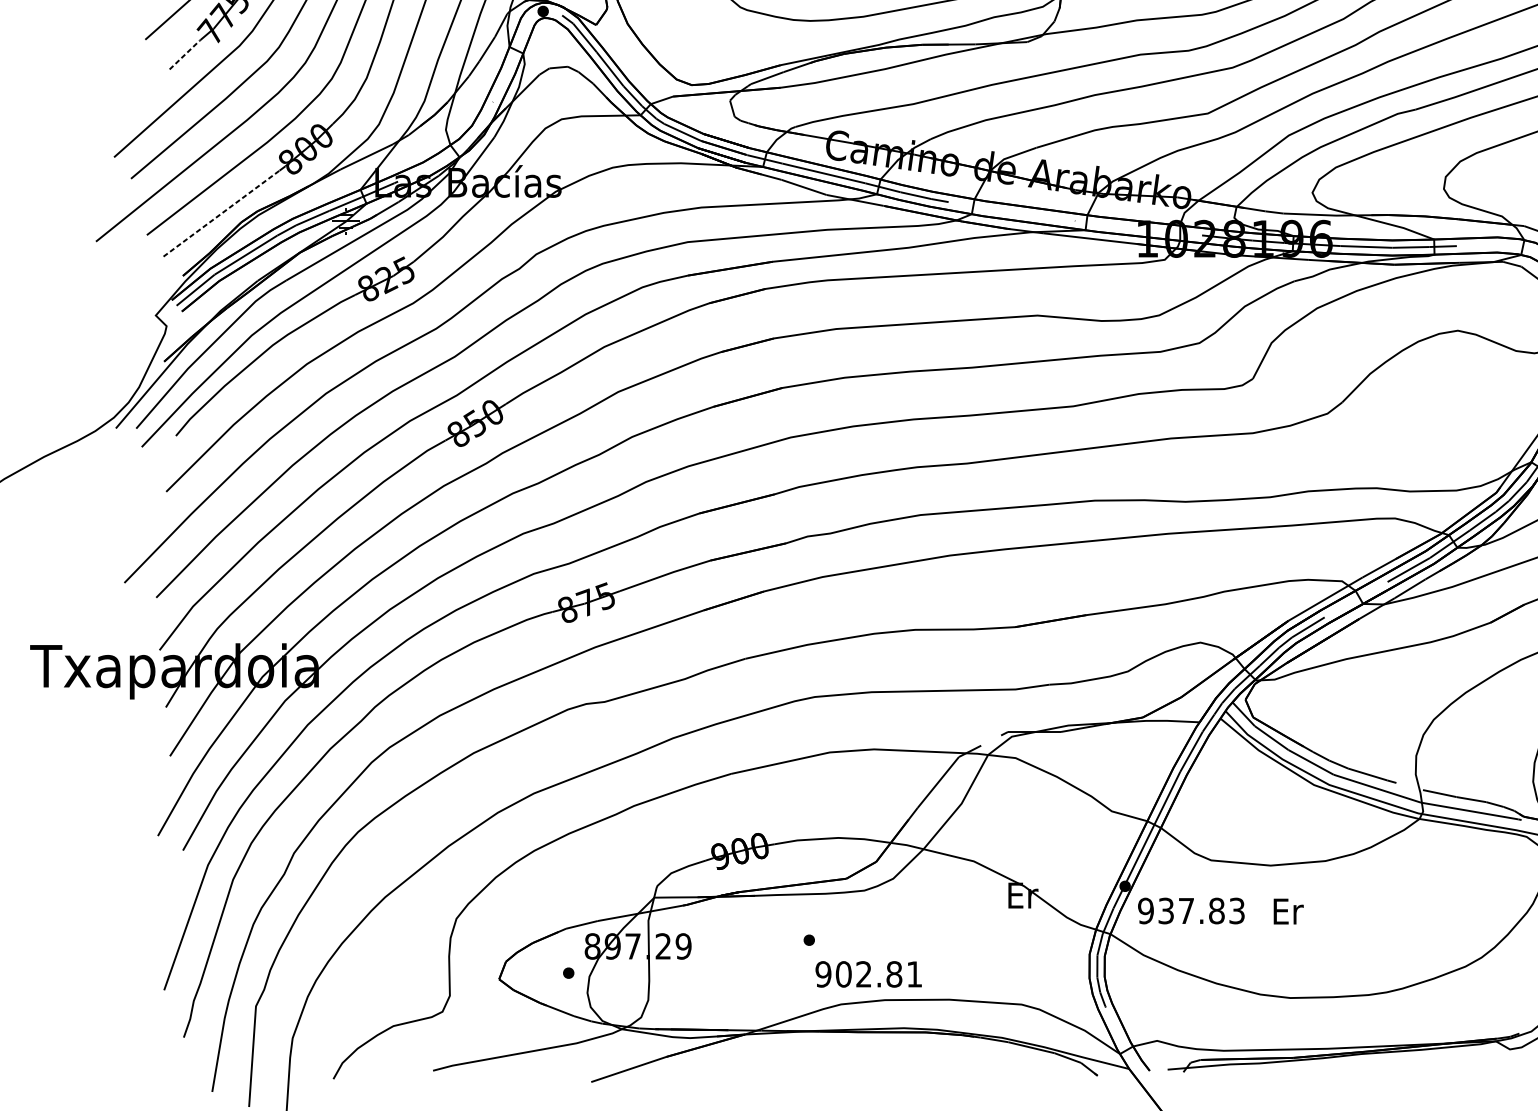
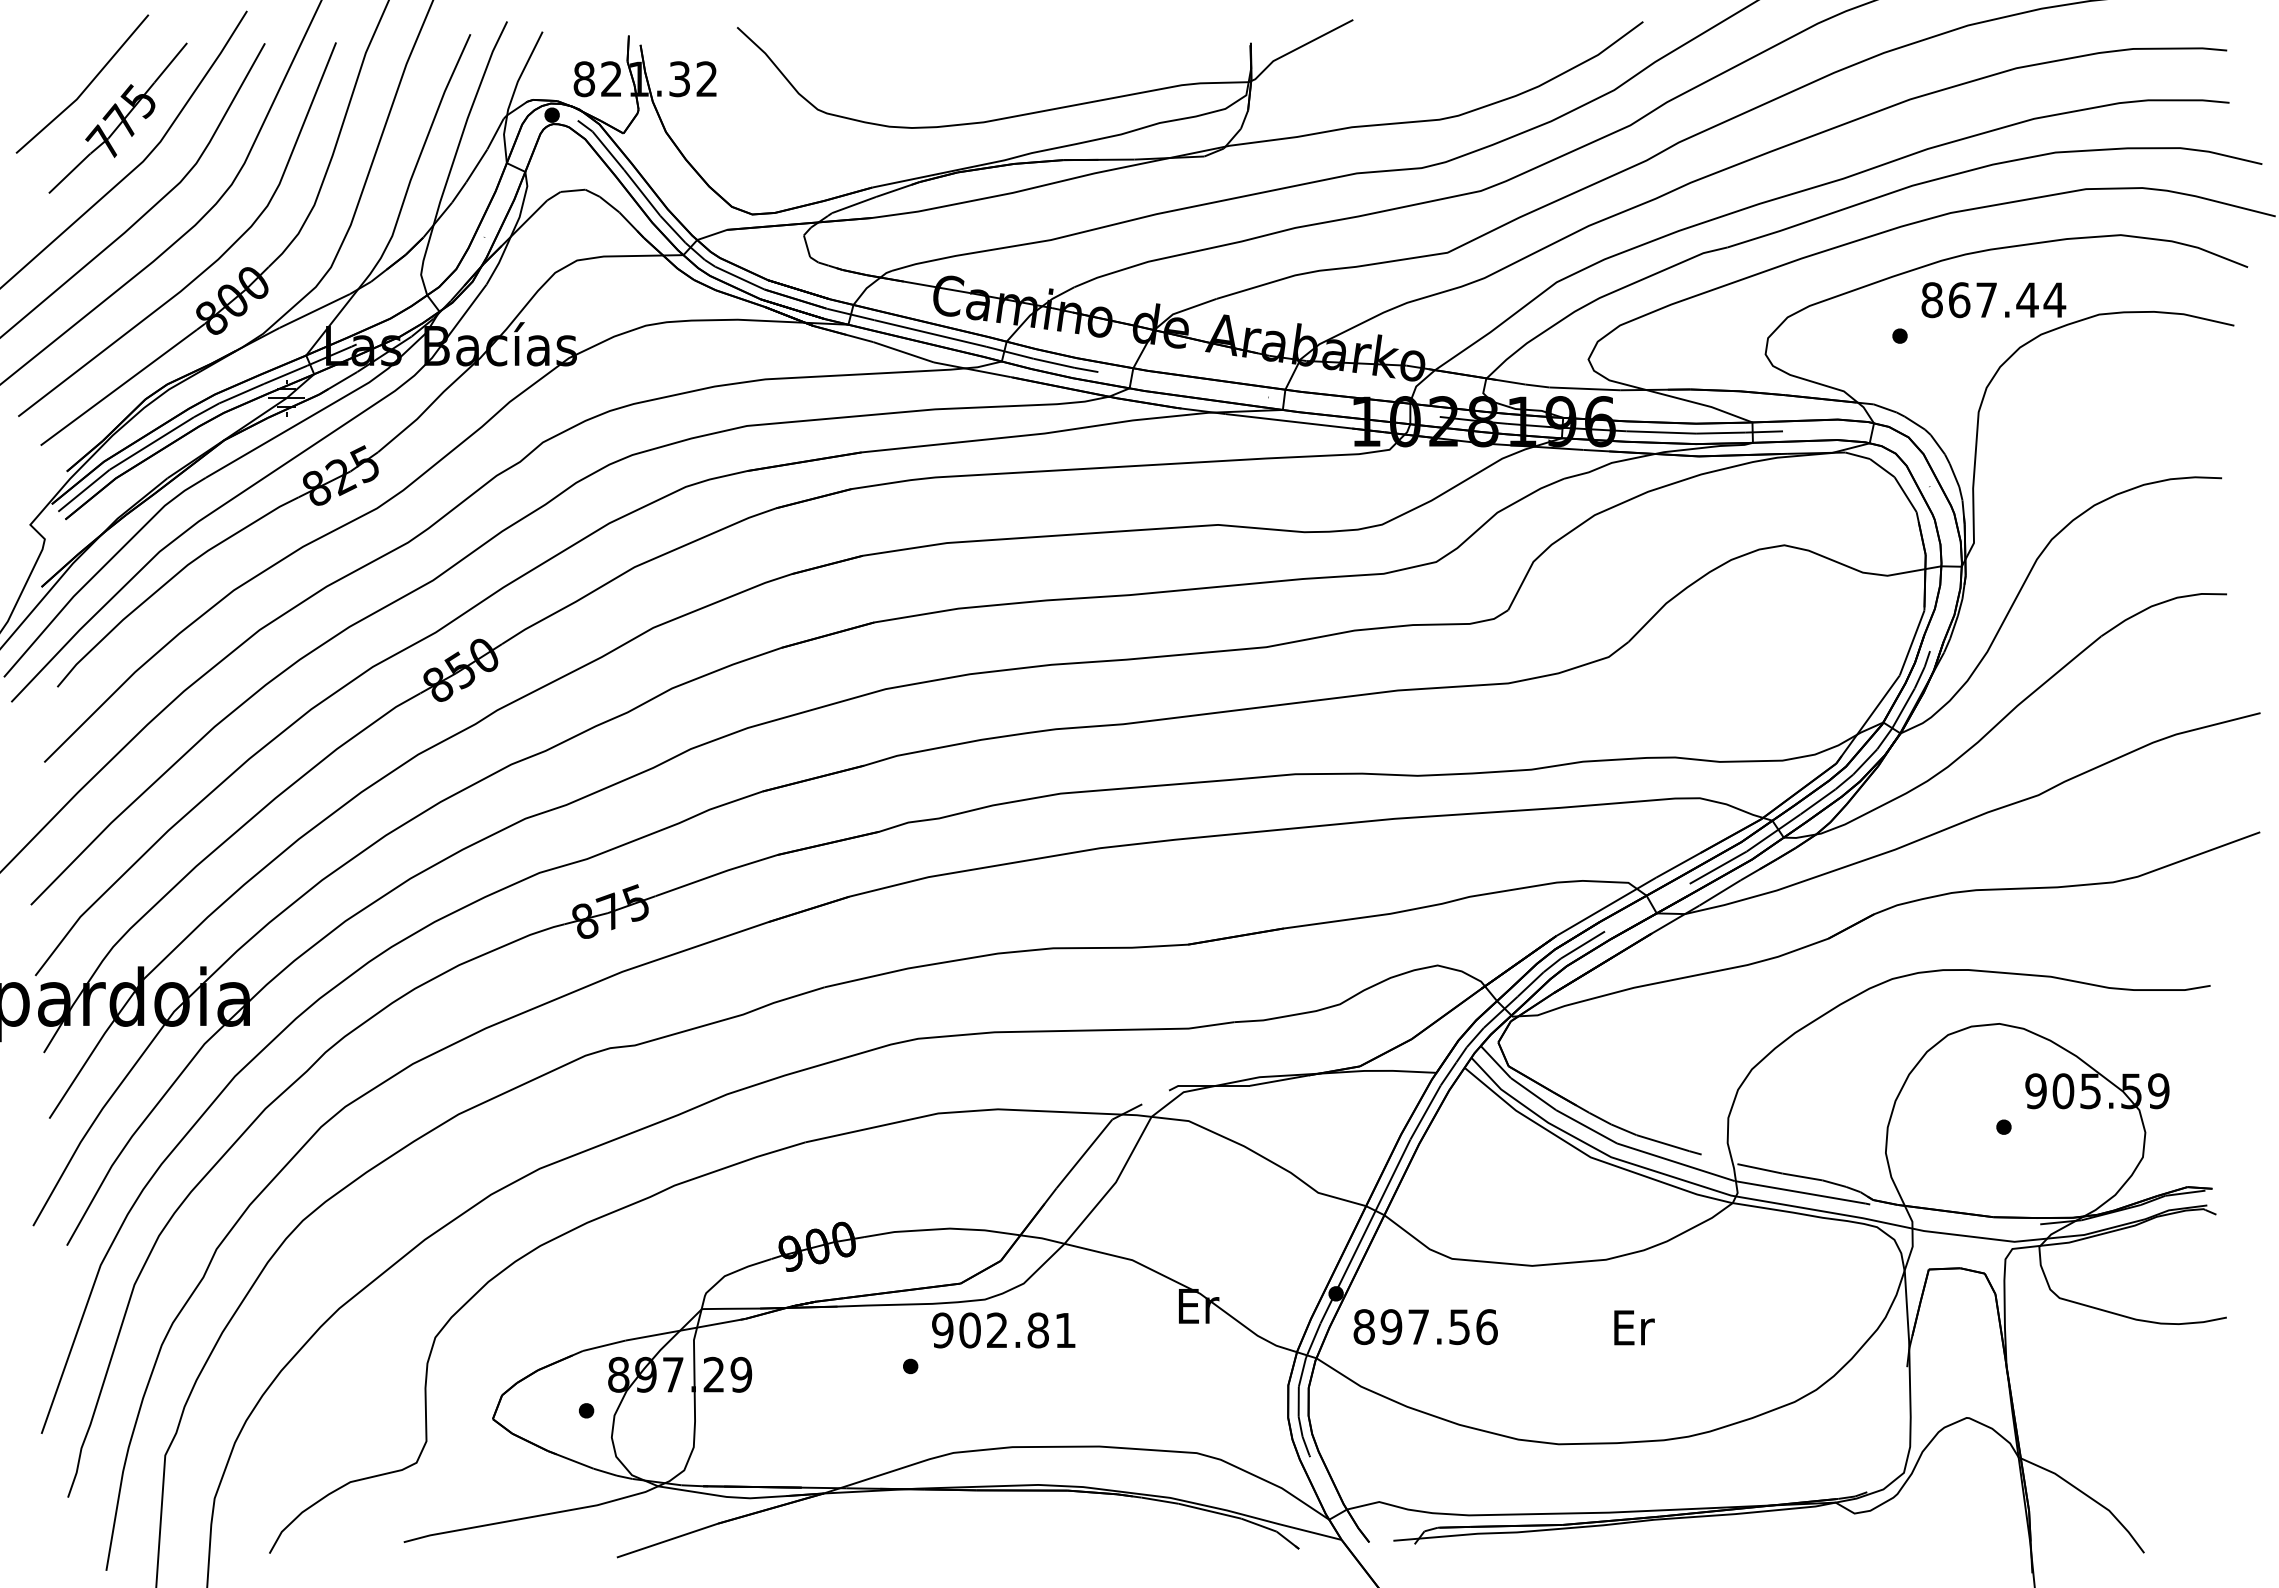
line: (185, 53) -> (70, 172), dashed -> solid
line: (222, 213) -> (119, 387), dashed -> solid
text: (1191, 911) -> (1425, 1327), 937.83 -> 897.56
text: (1288, 911) -> (1634, 1327), moved
text: (868, 974) -> (1003, 1330), moved

